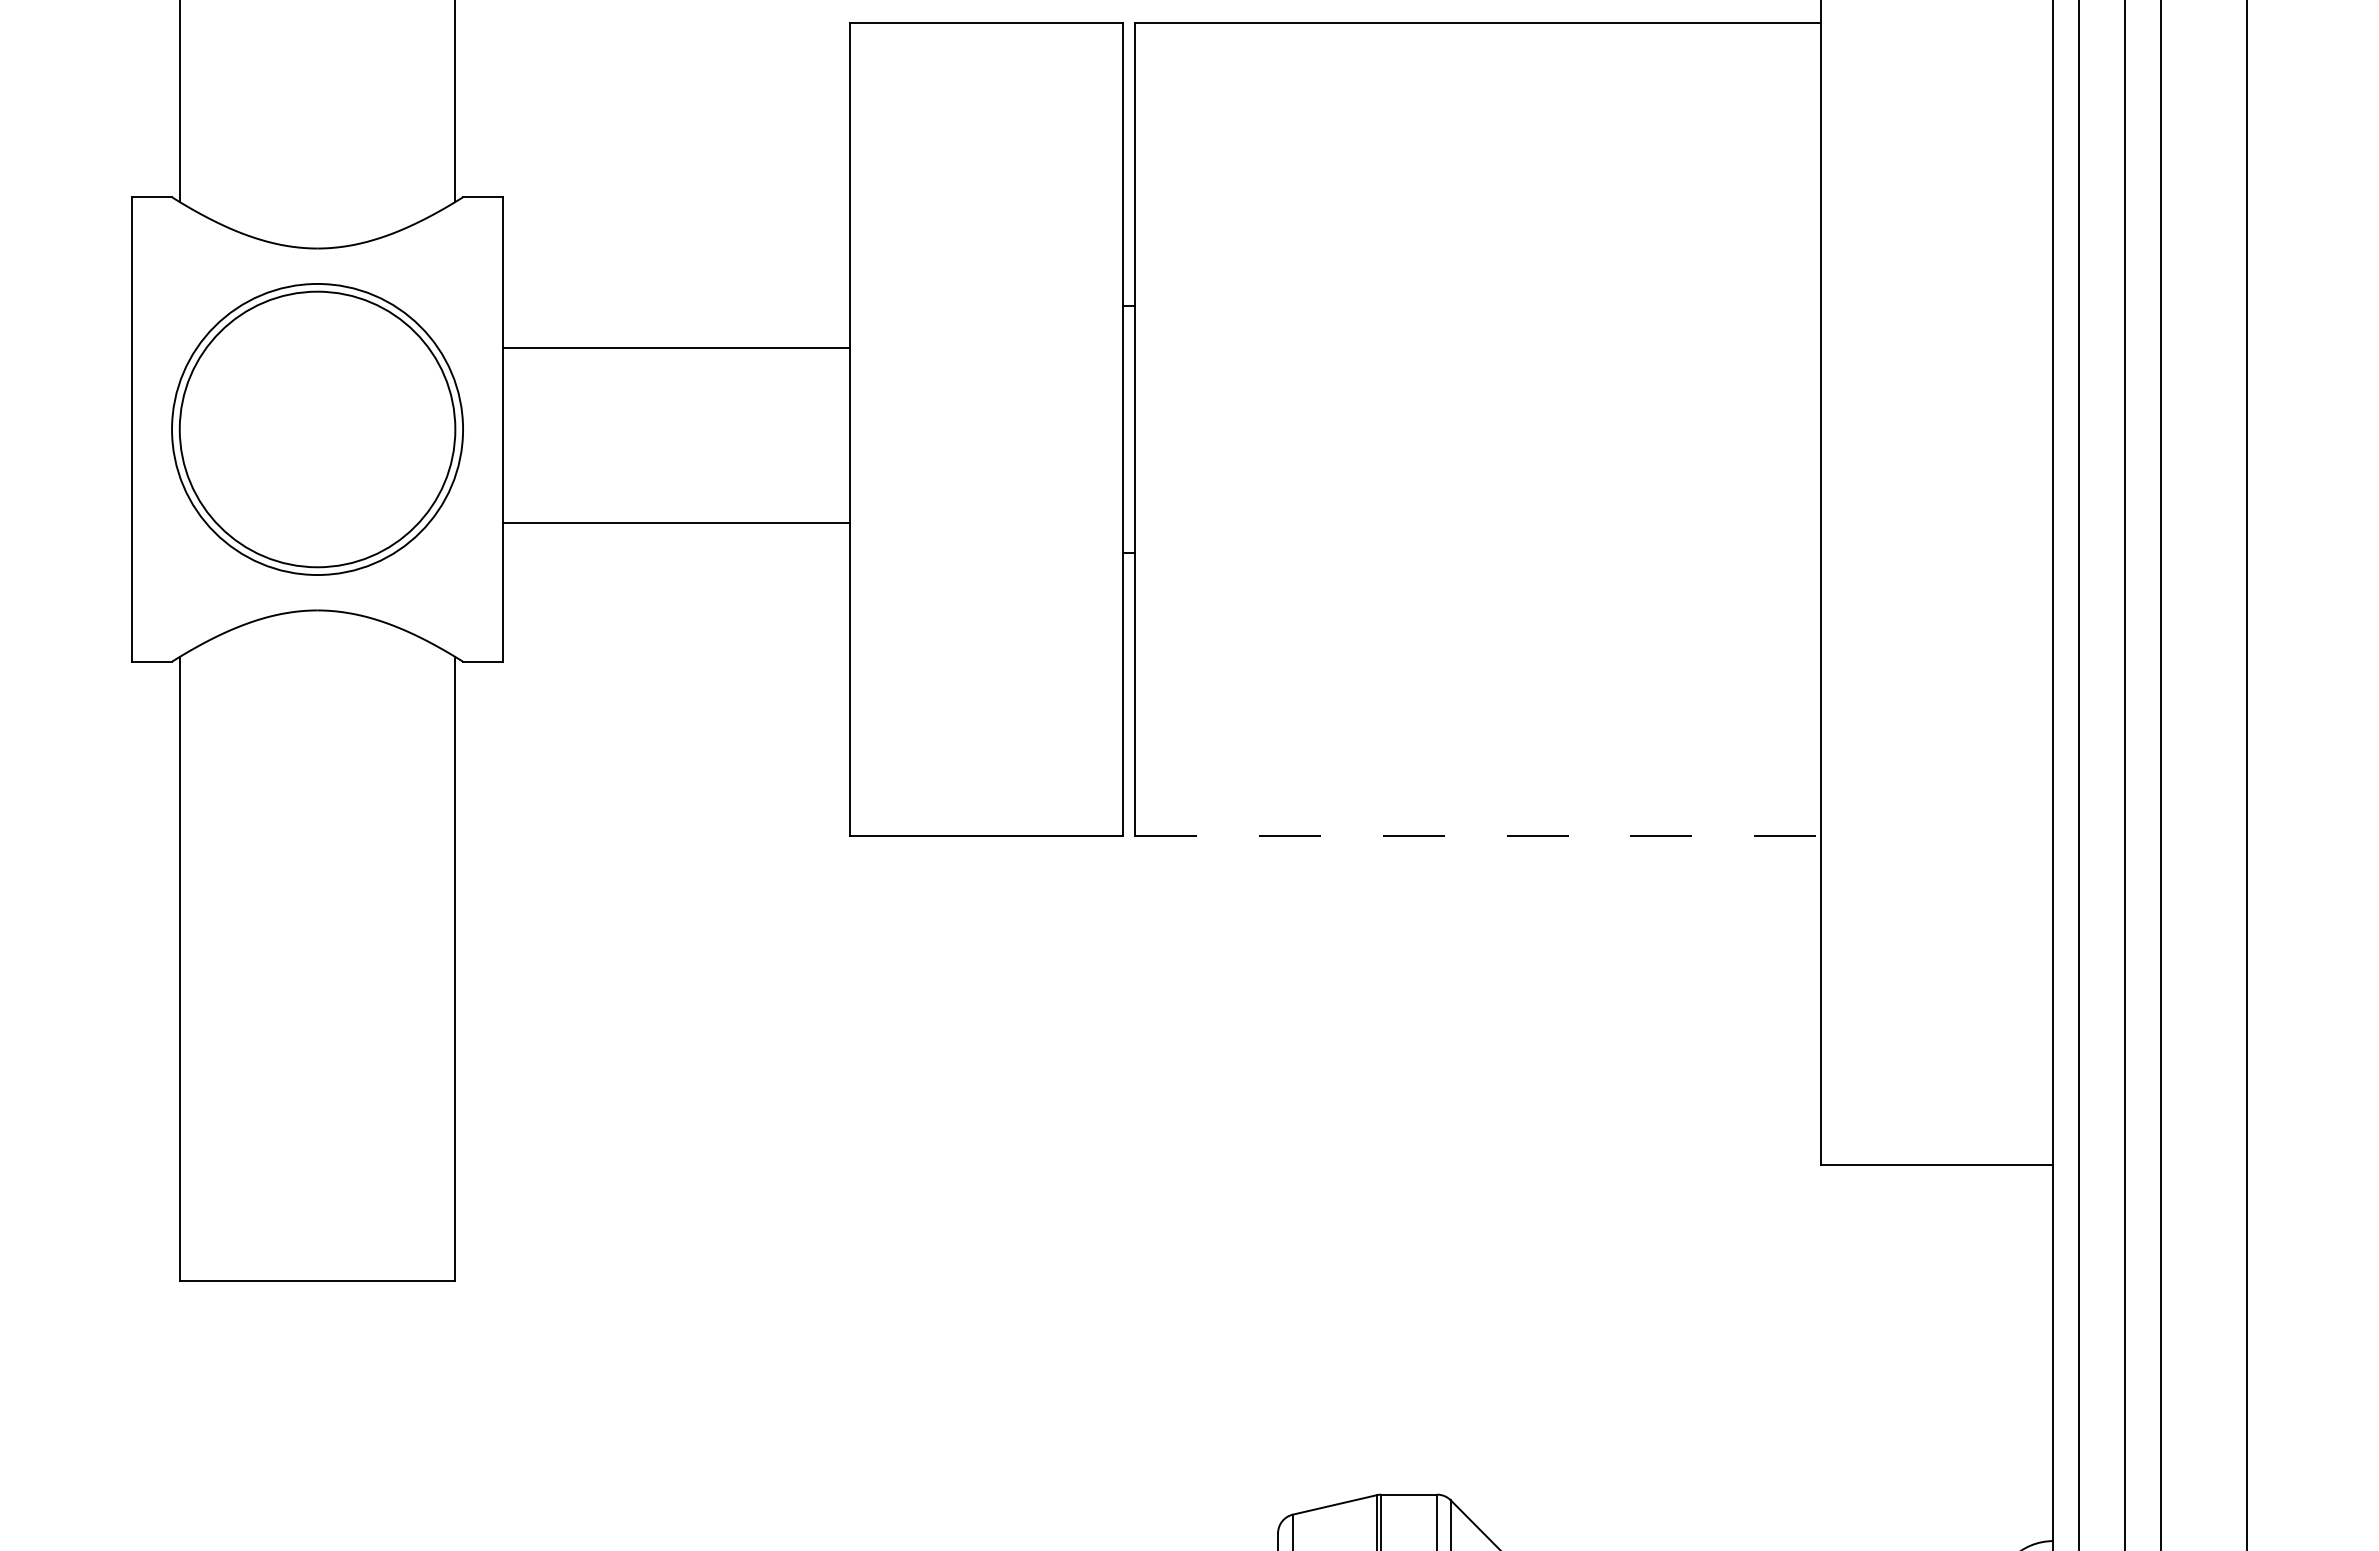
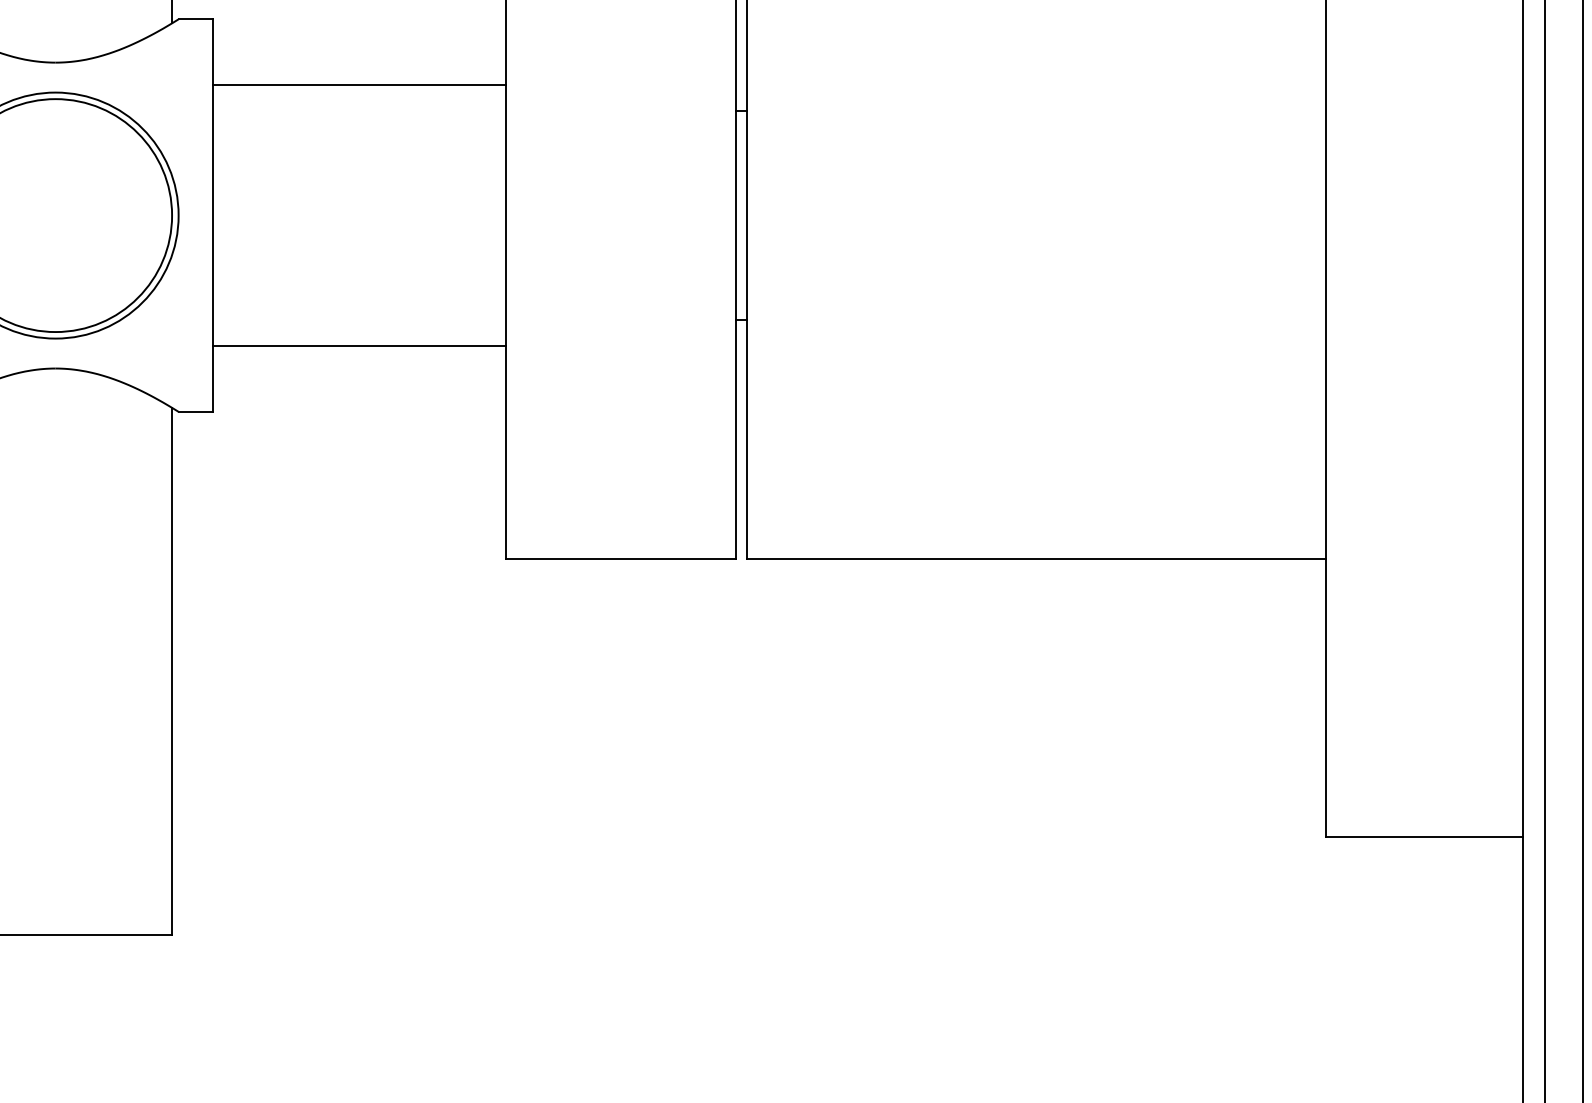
line: (676, 347) -> (359, 84), moved
line: (676, 523) -> (359, 346), moved
line: (1478, 835) -> (1036, 558), dashed -> solid

